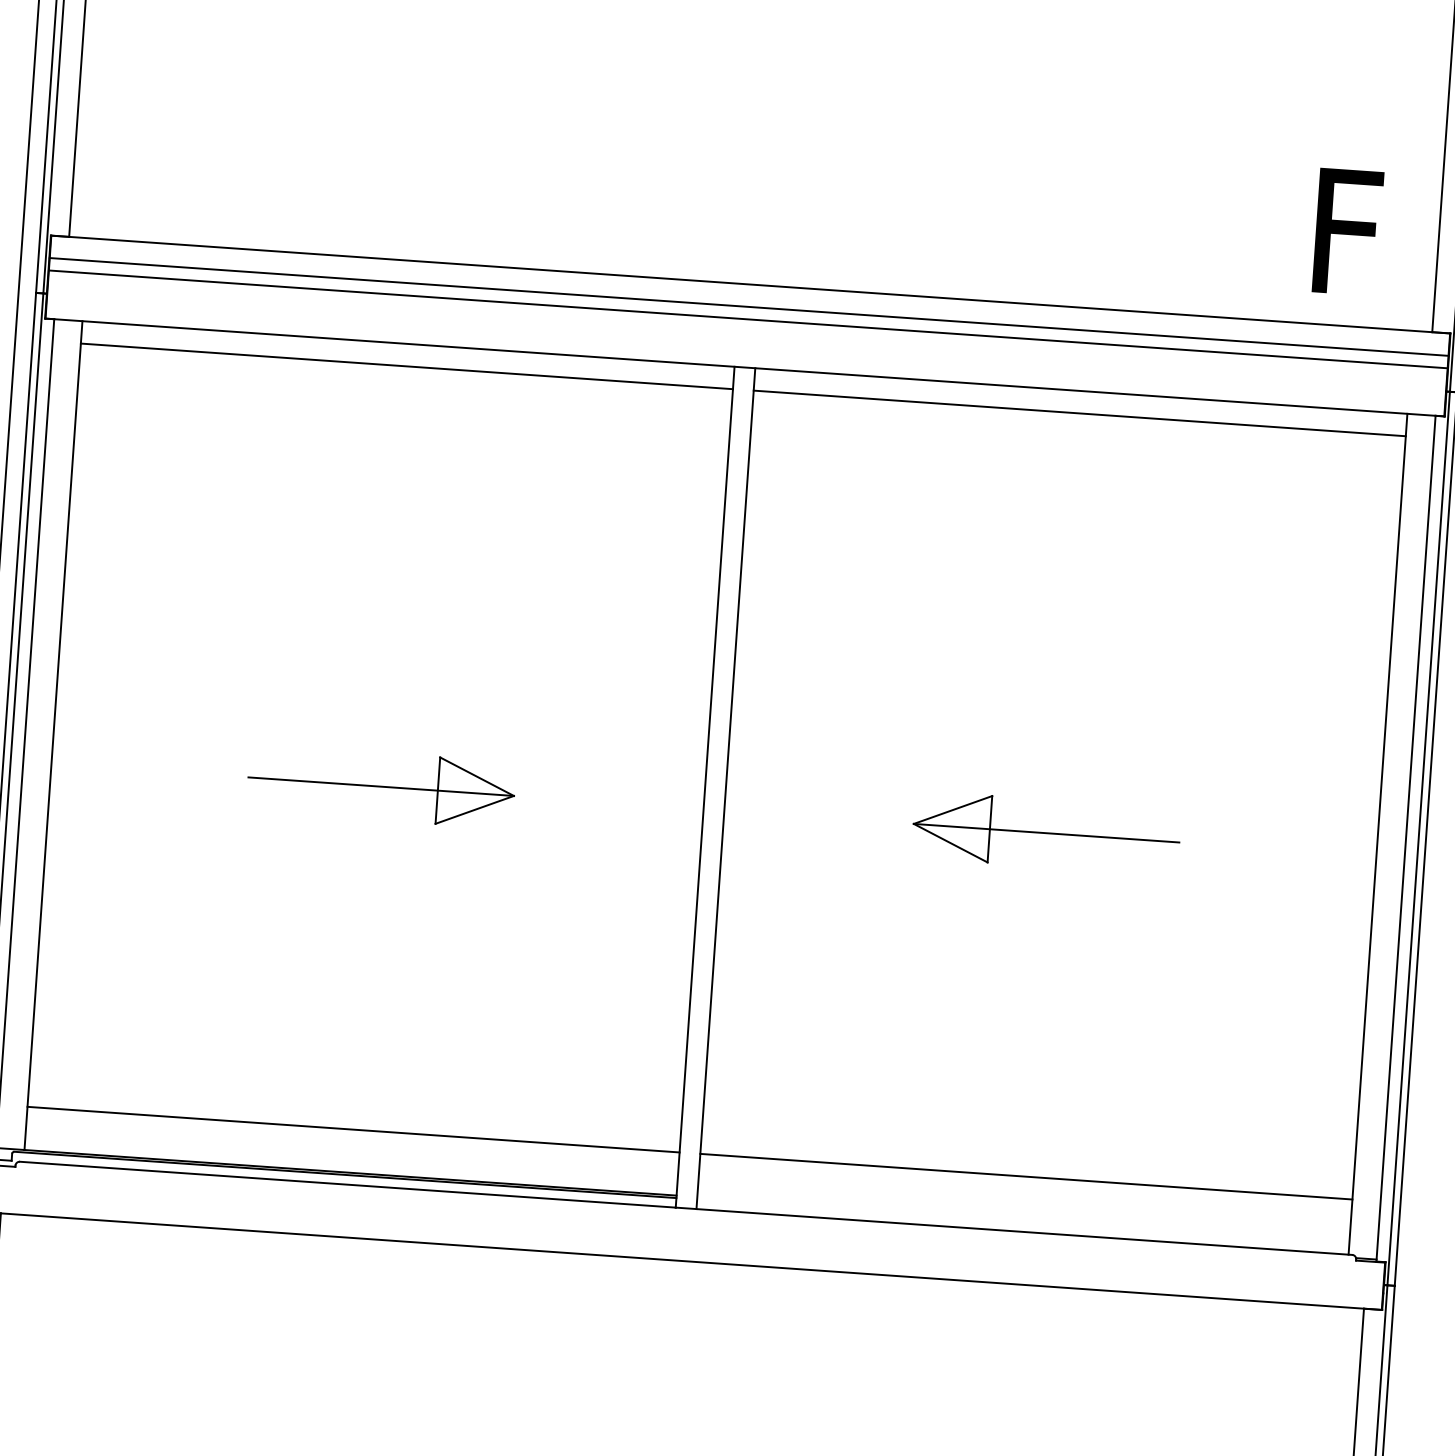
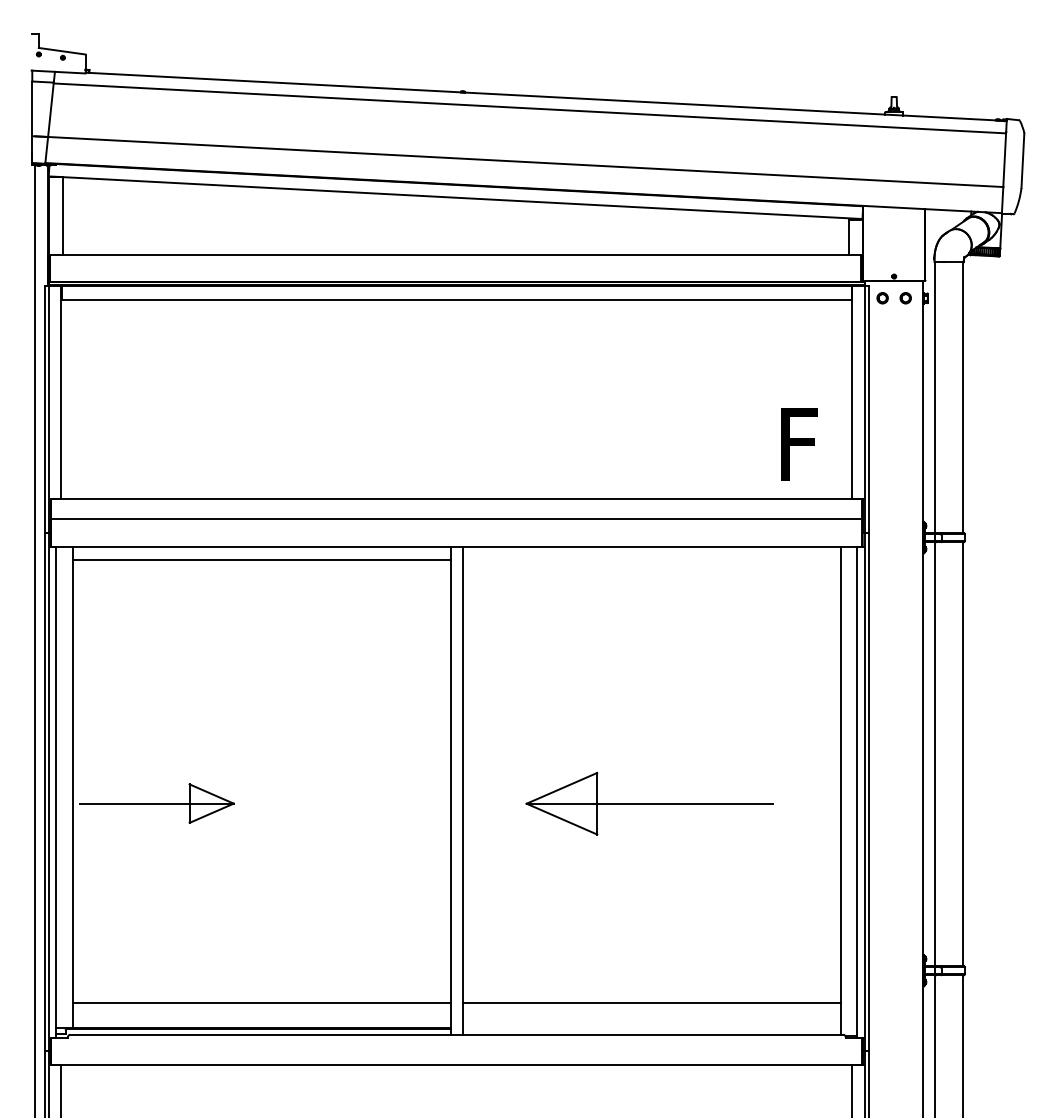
line: (748, 306) -> (456, 511), removed
line: (1078, 414) -> (651, 560), removed
part: (380, 786) -> (156, 803), moved
part: (1046, 832) -> (649, 803), size x1.6

